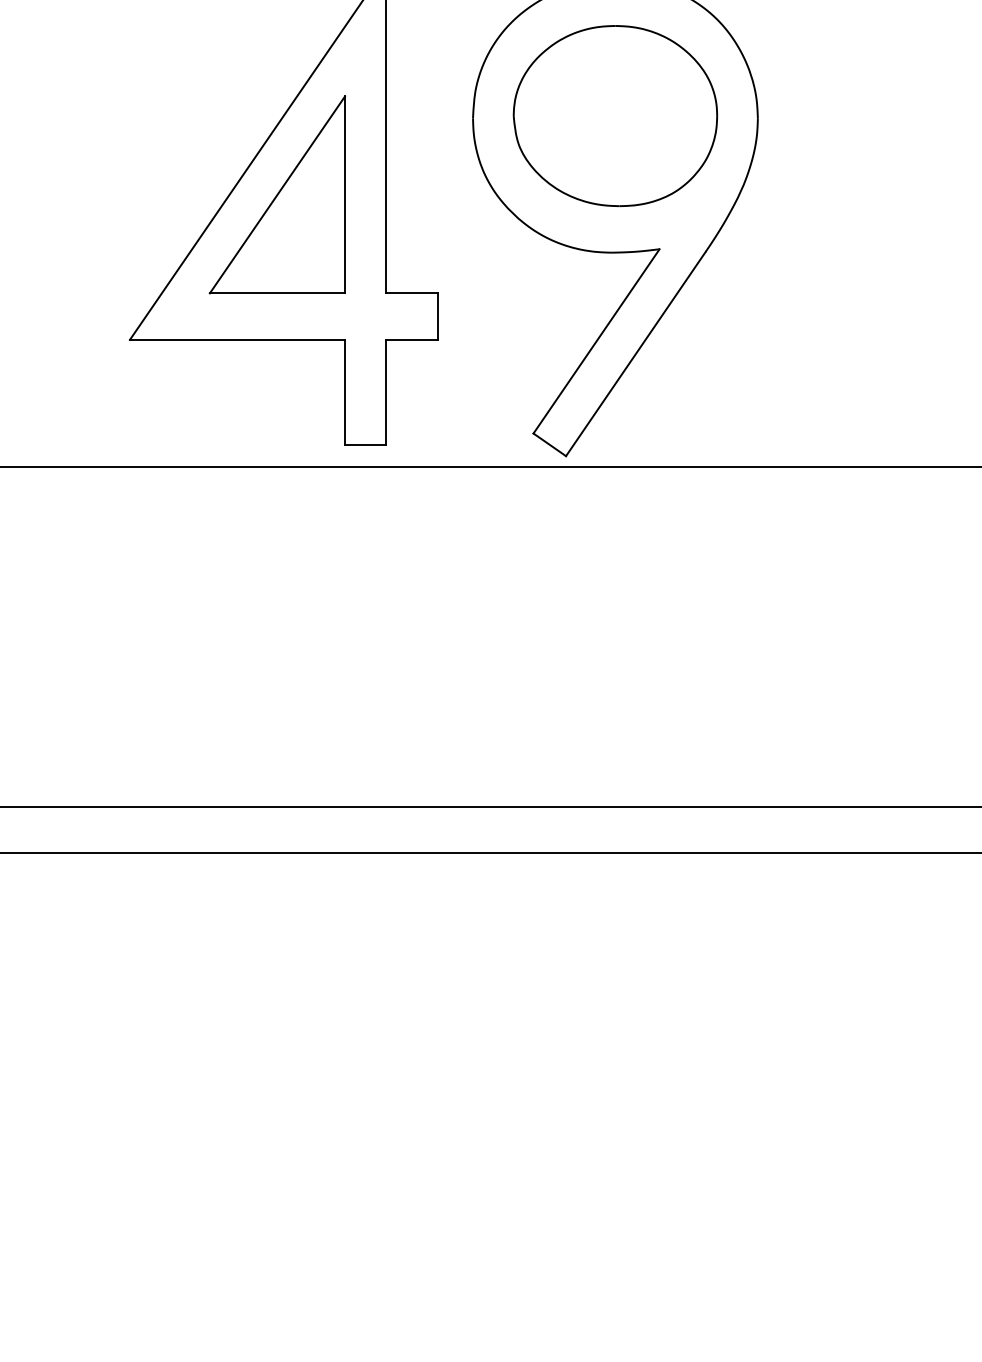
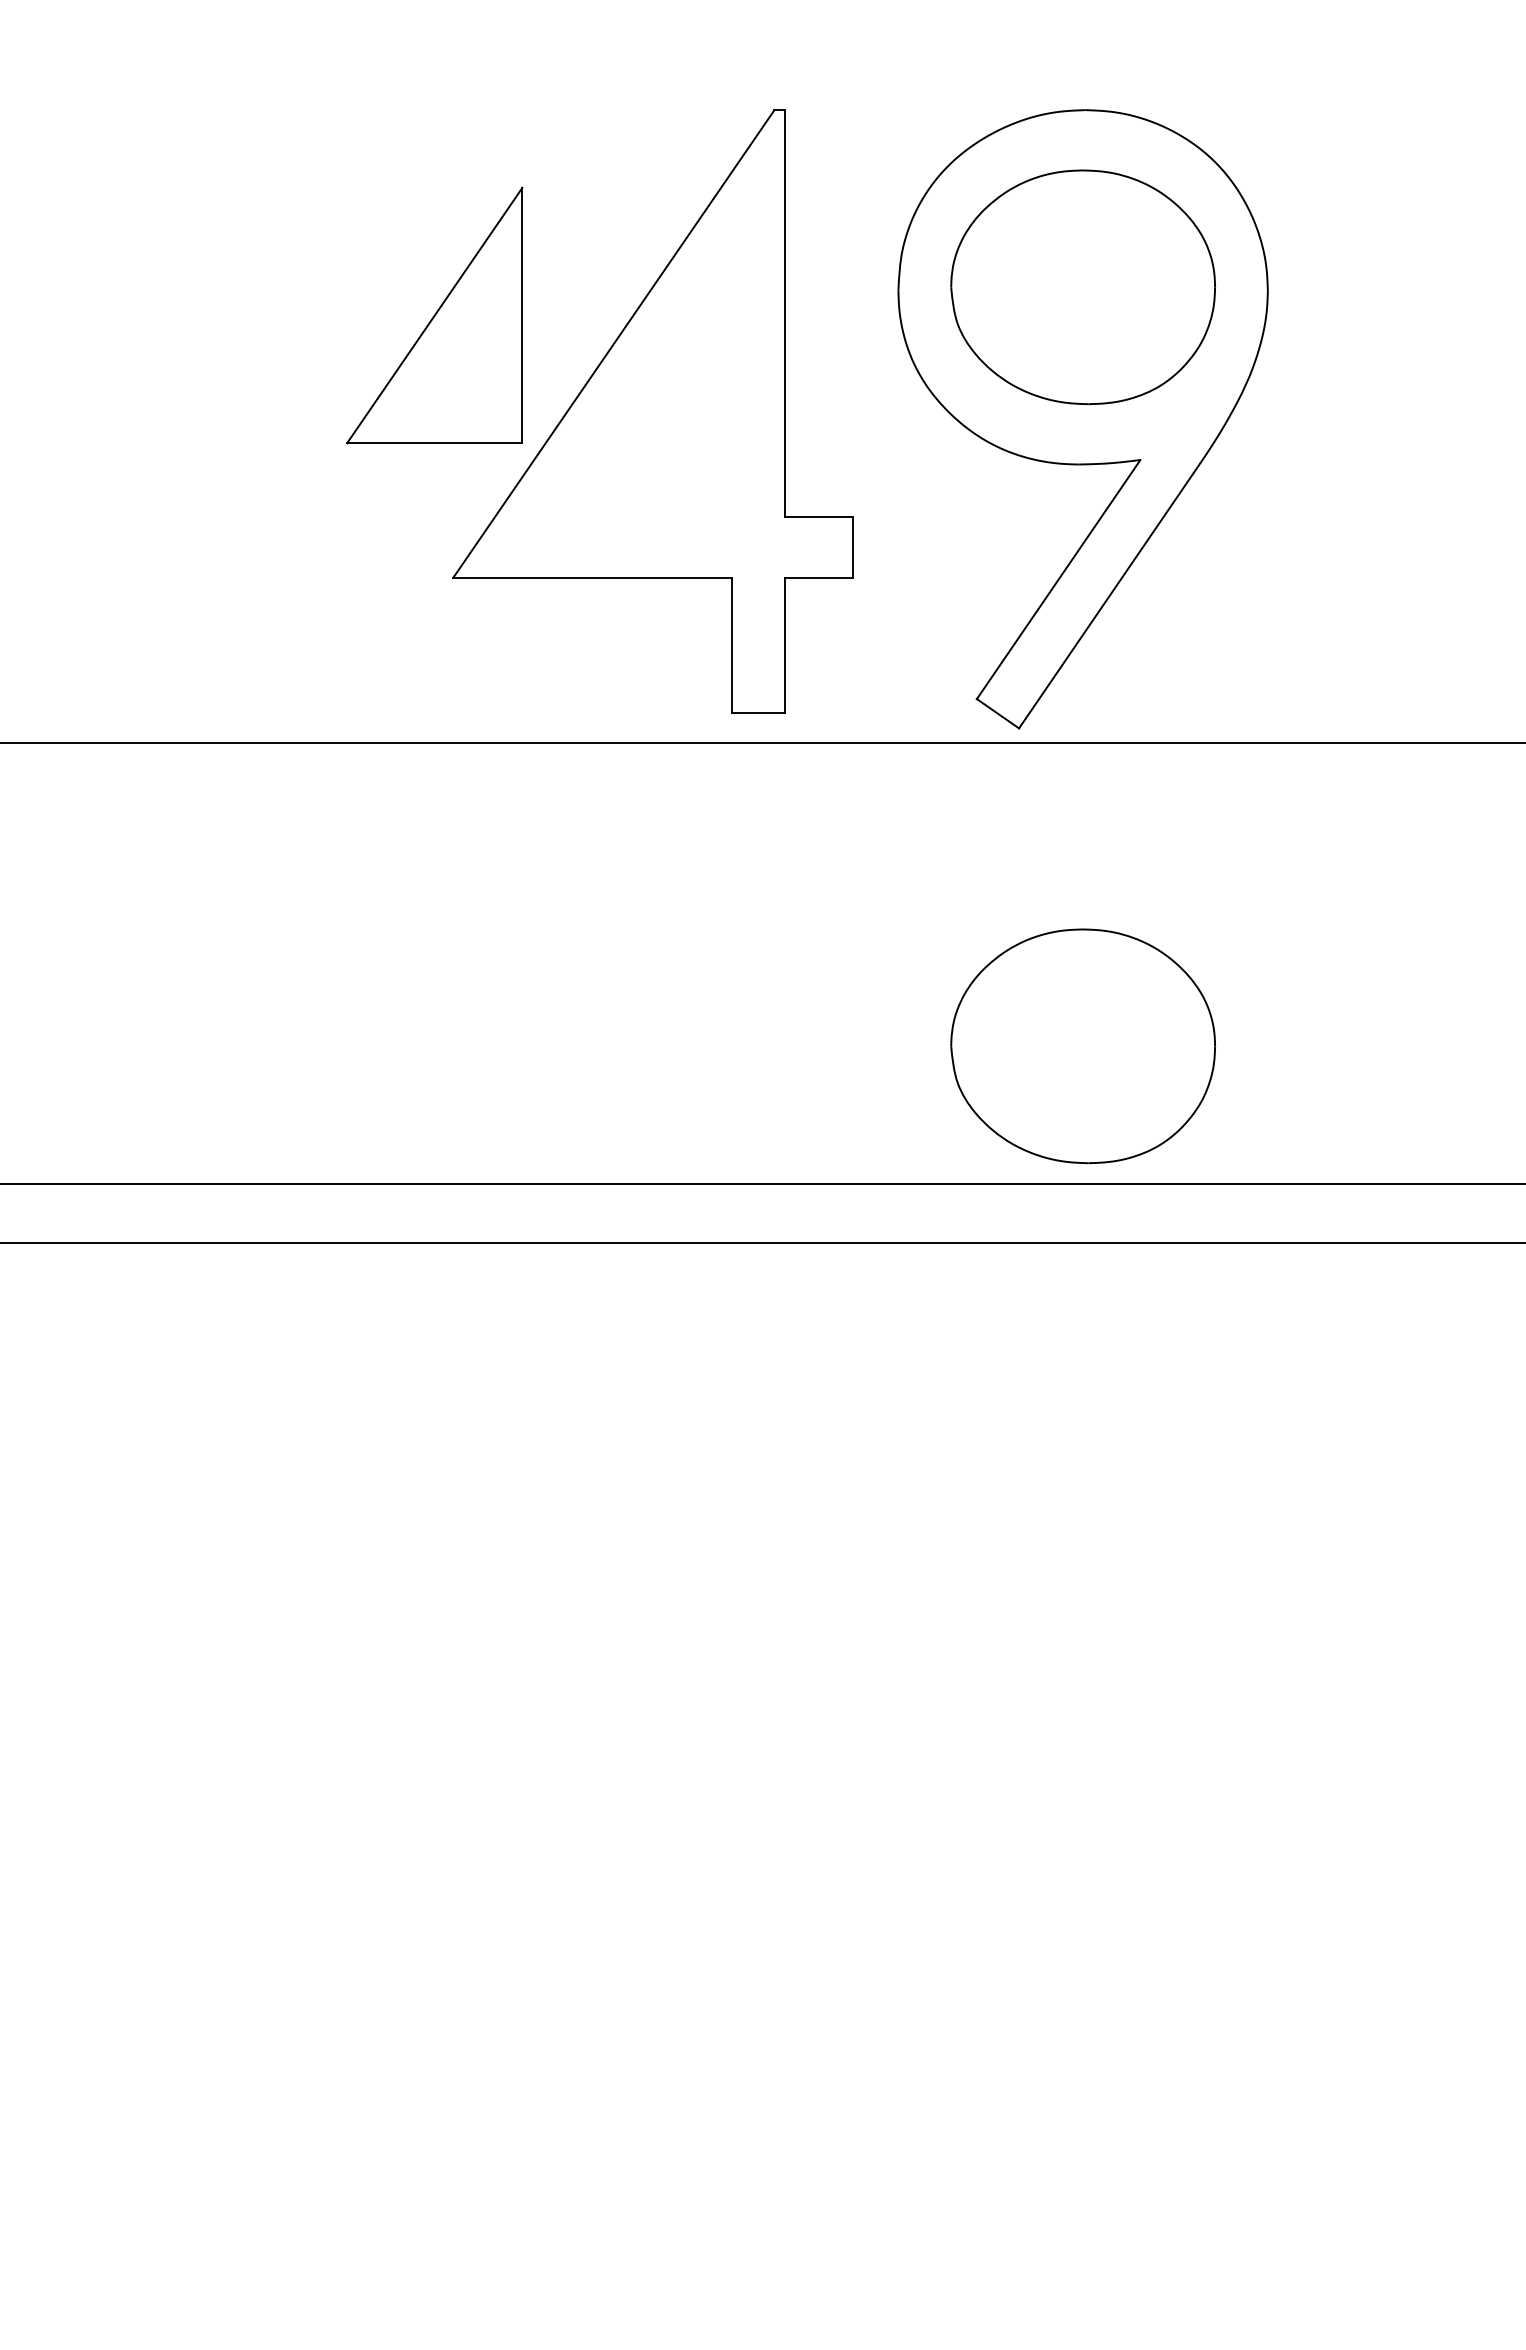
part: (277, 194) -> (434, 315), moved
part: (614, 701) -> (1082, 1046), added

